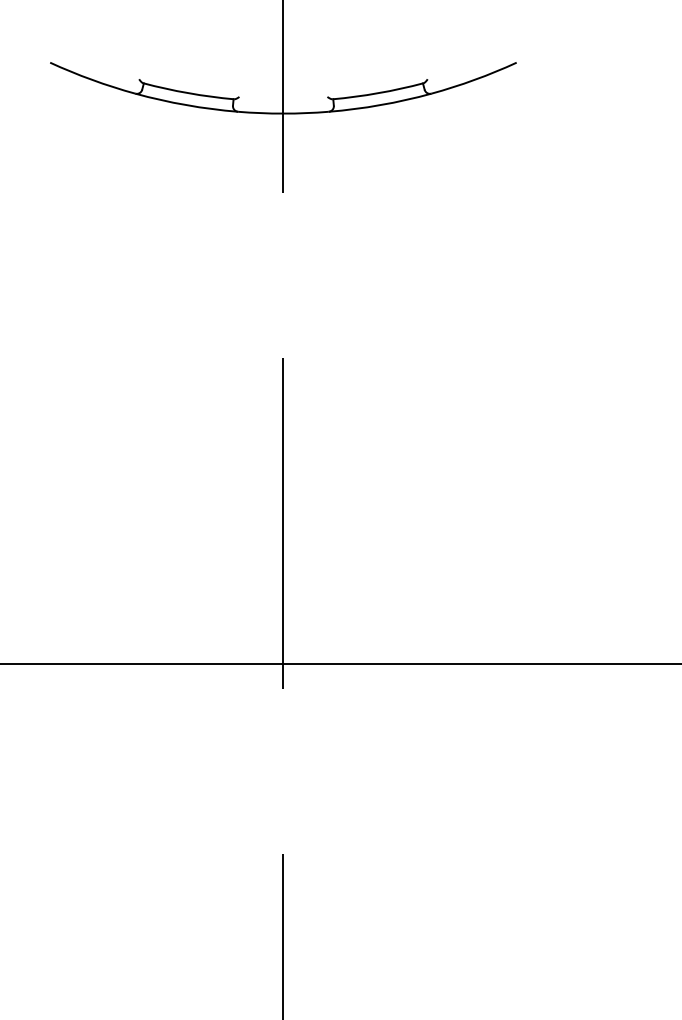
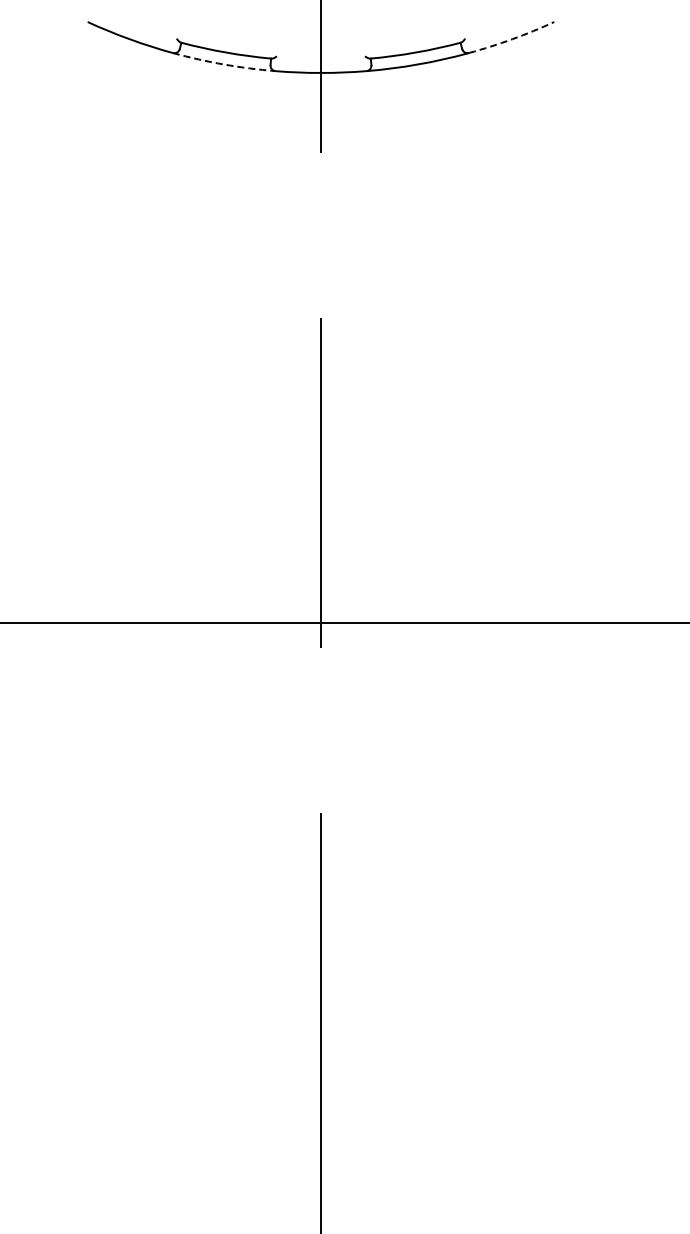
arc: (474, 80) -> (512, 39), solid -> dashed
arc: (185, 105) -> (223, 64), solid -> dashed

